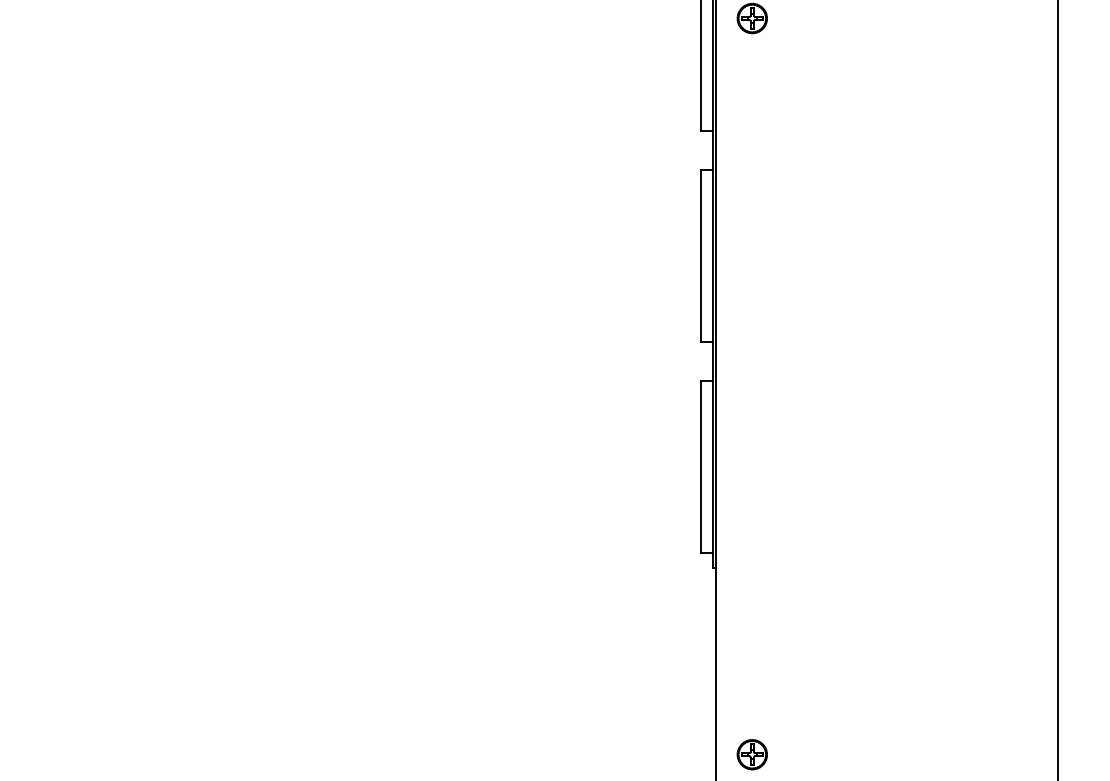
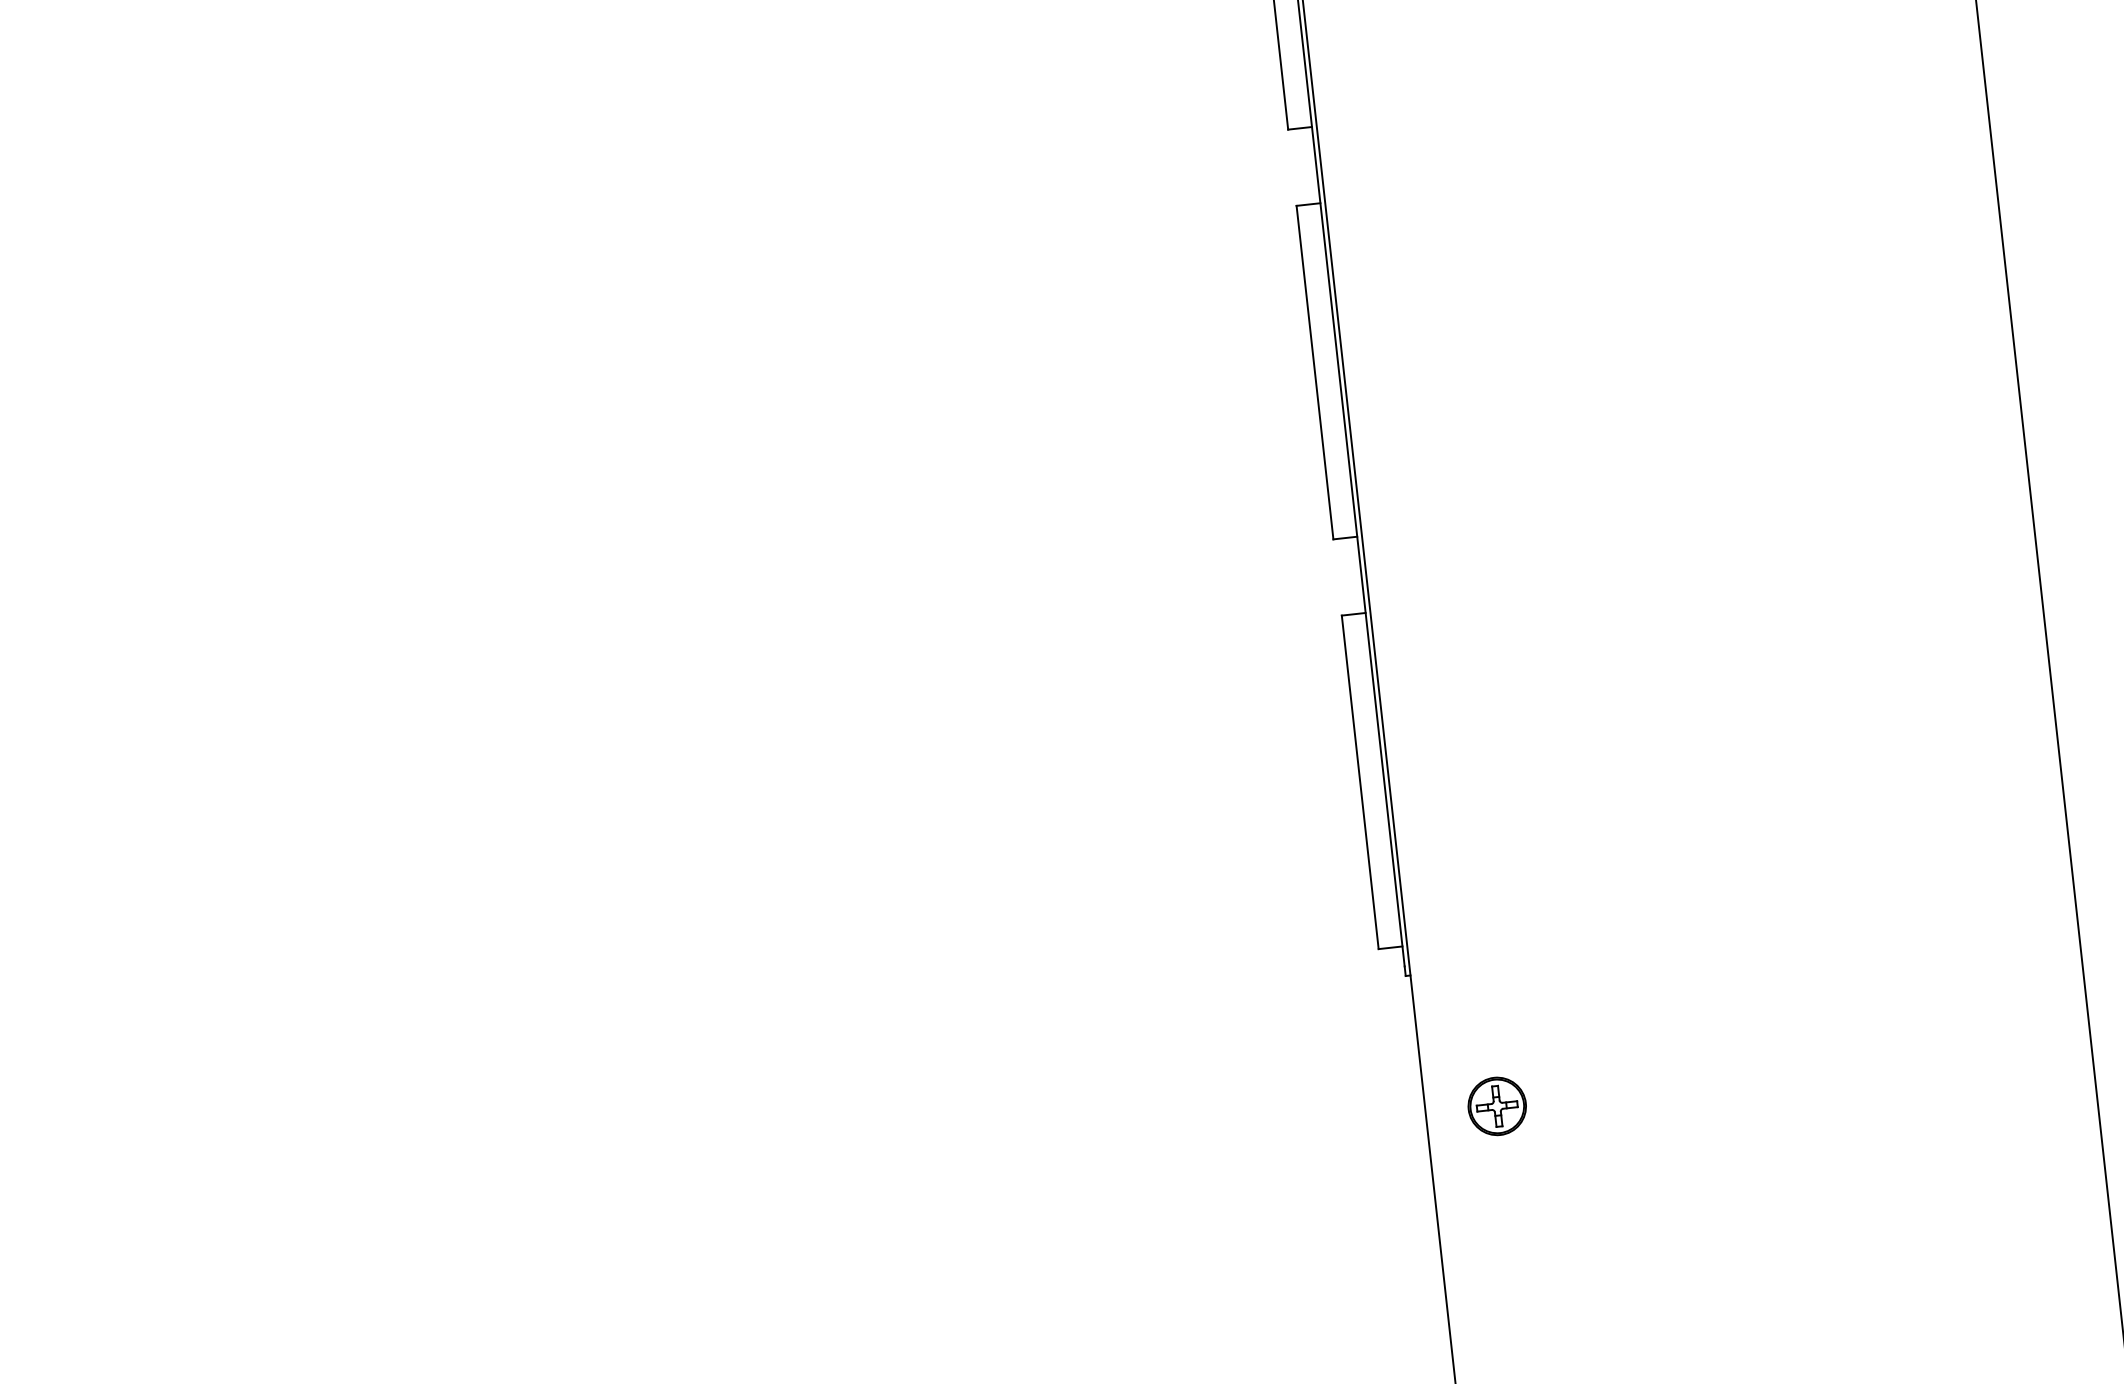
part: (751, 754) -> (1495, 1106), moved

